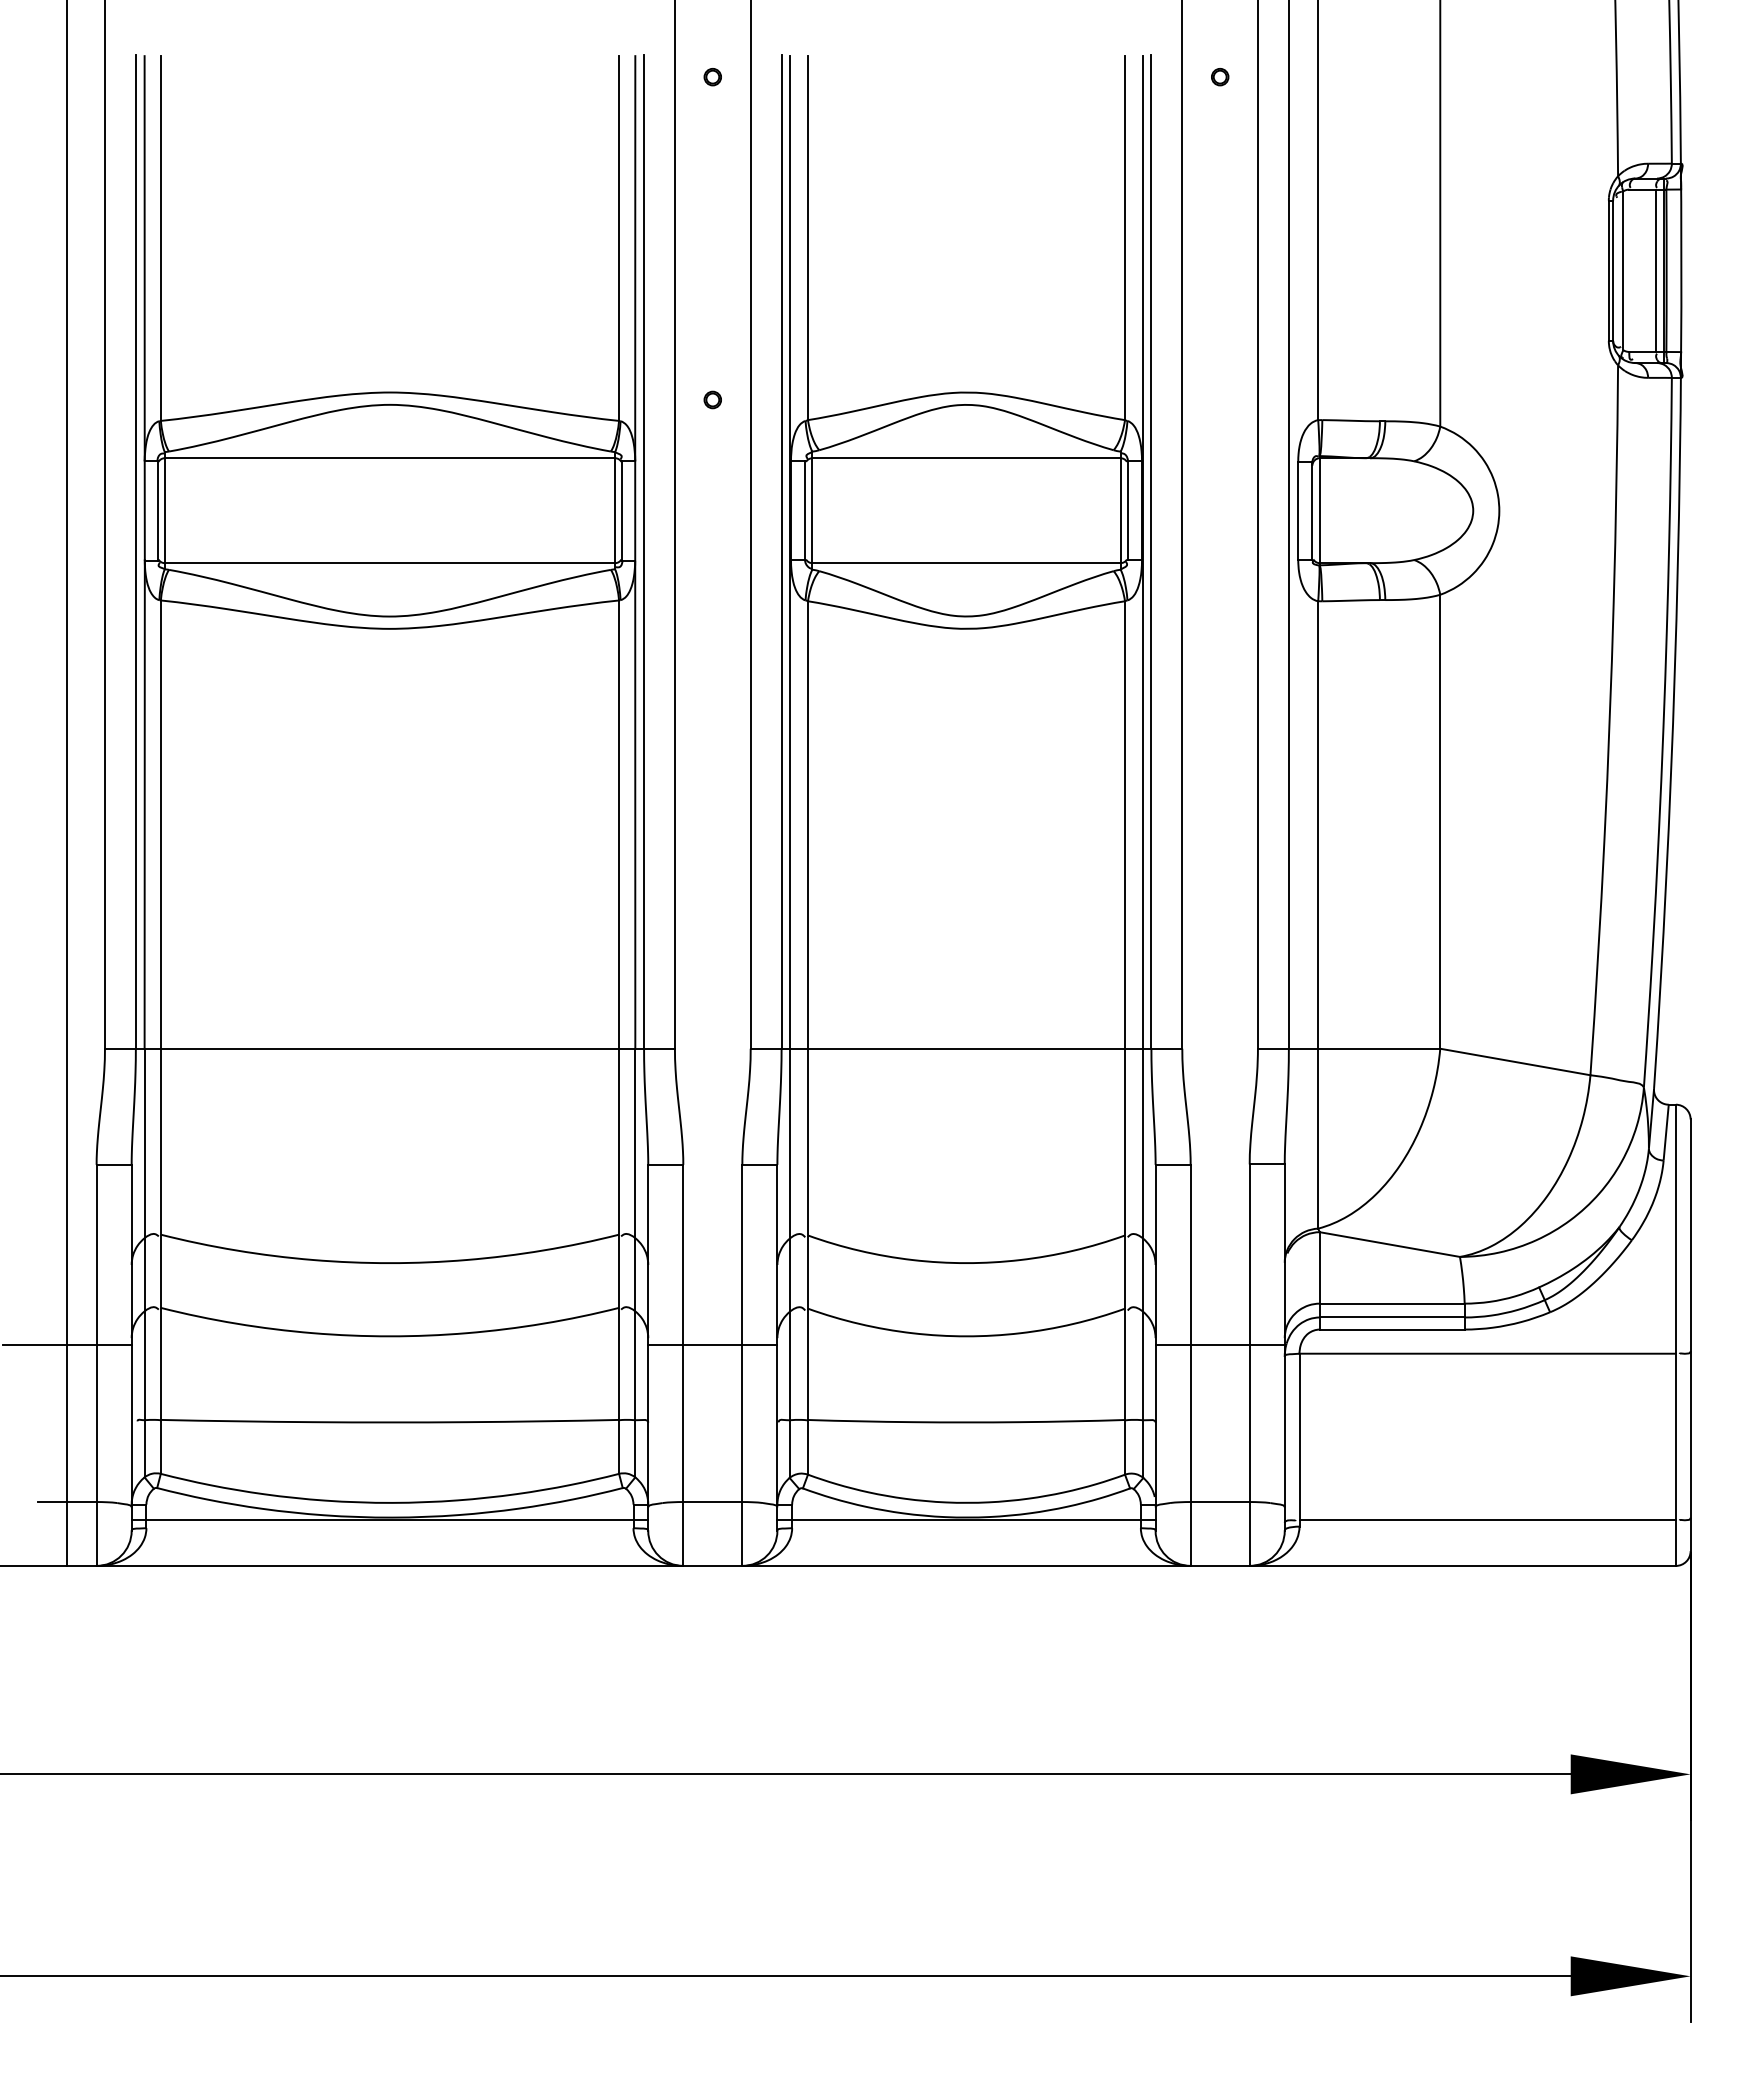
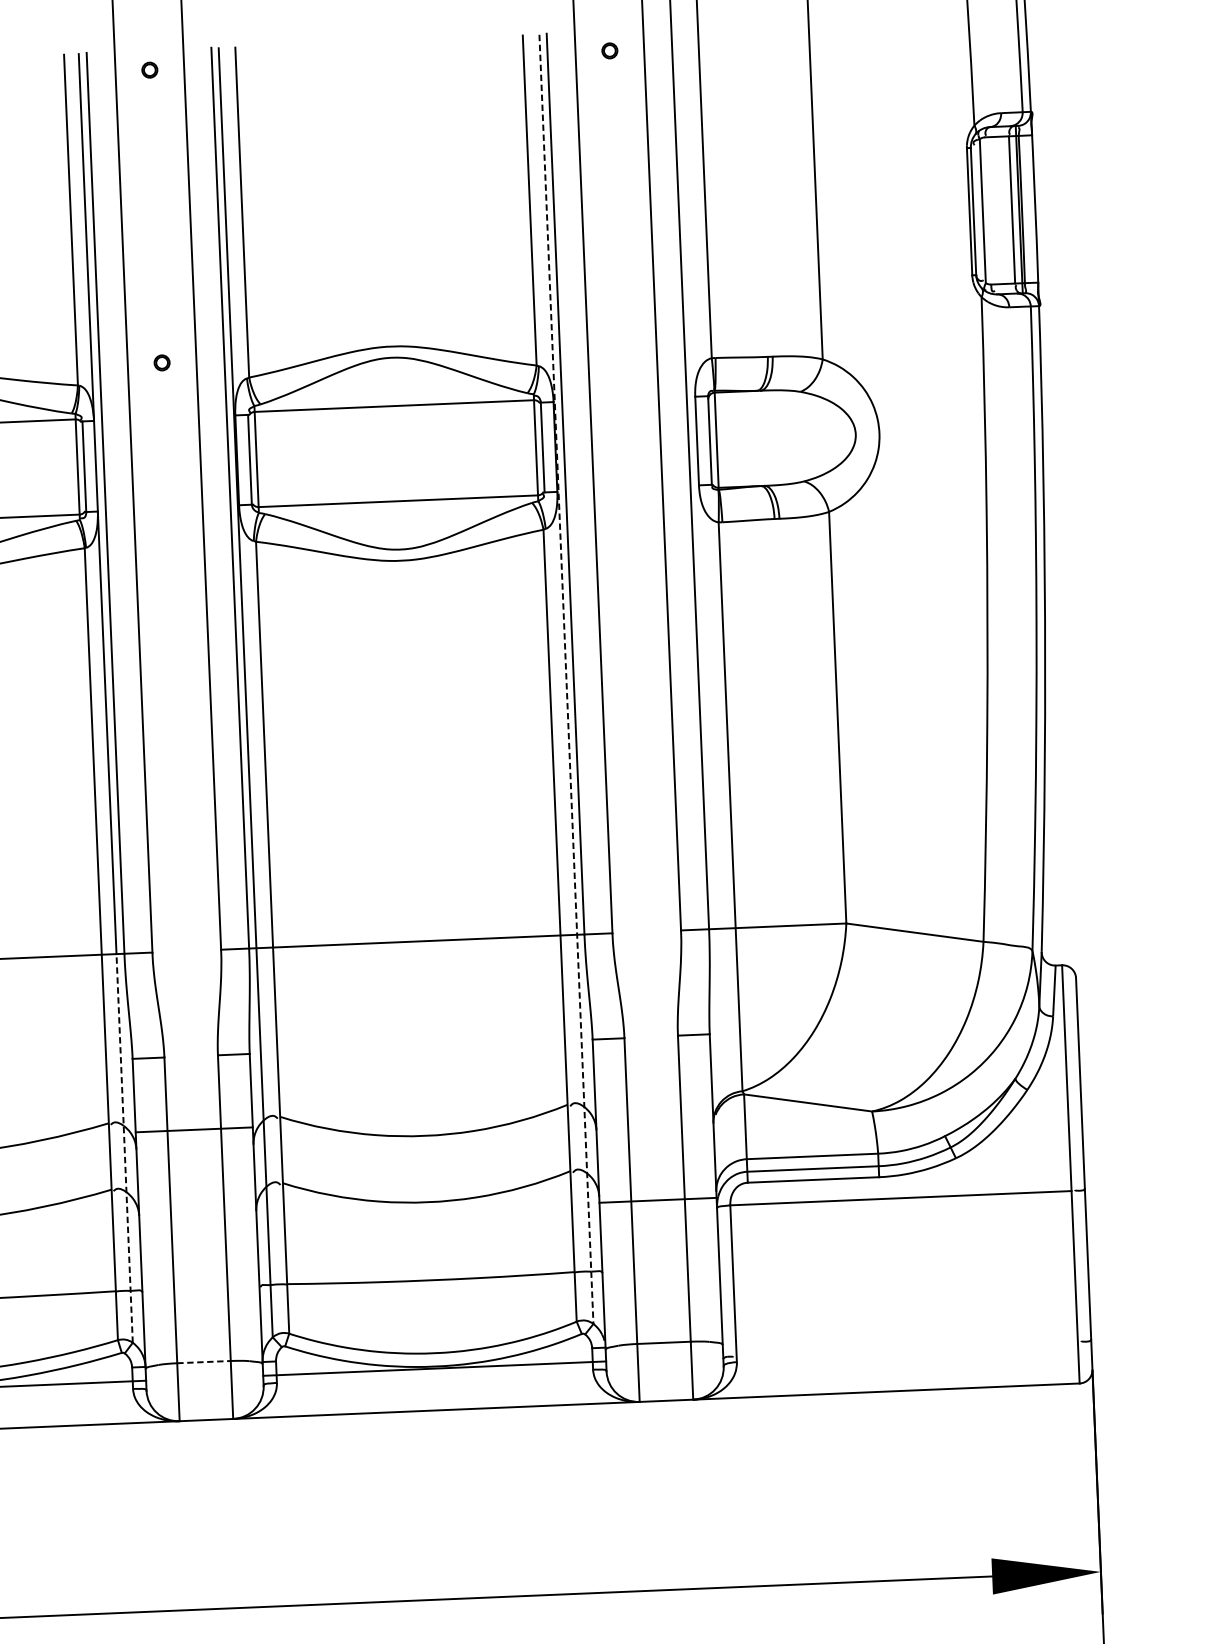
line: (1143, 767) -> (566, 679), solid -> dashed
line: (635, 1262) -> (124, 1147), solid -> dashed
line: (712, 1344) -> (193, 1129), moved
line: (712, 1502) -> (203, 1362), solid -> dashed
line: (1487, 1520) -> (907, 1349), removed

